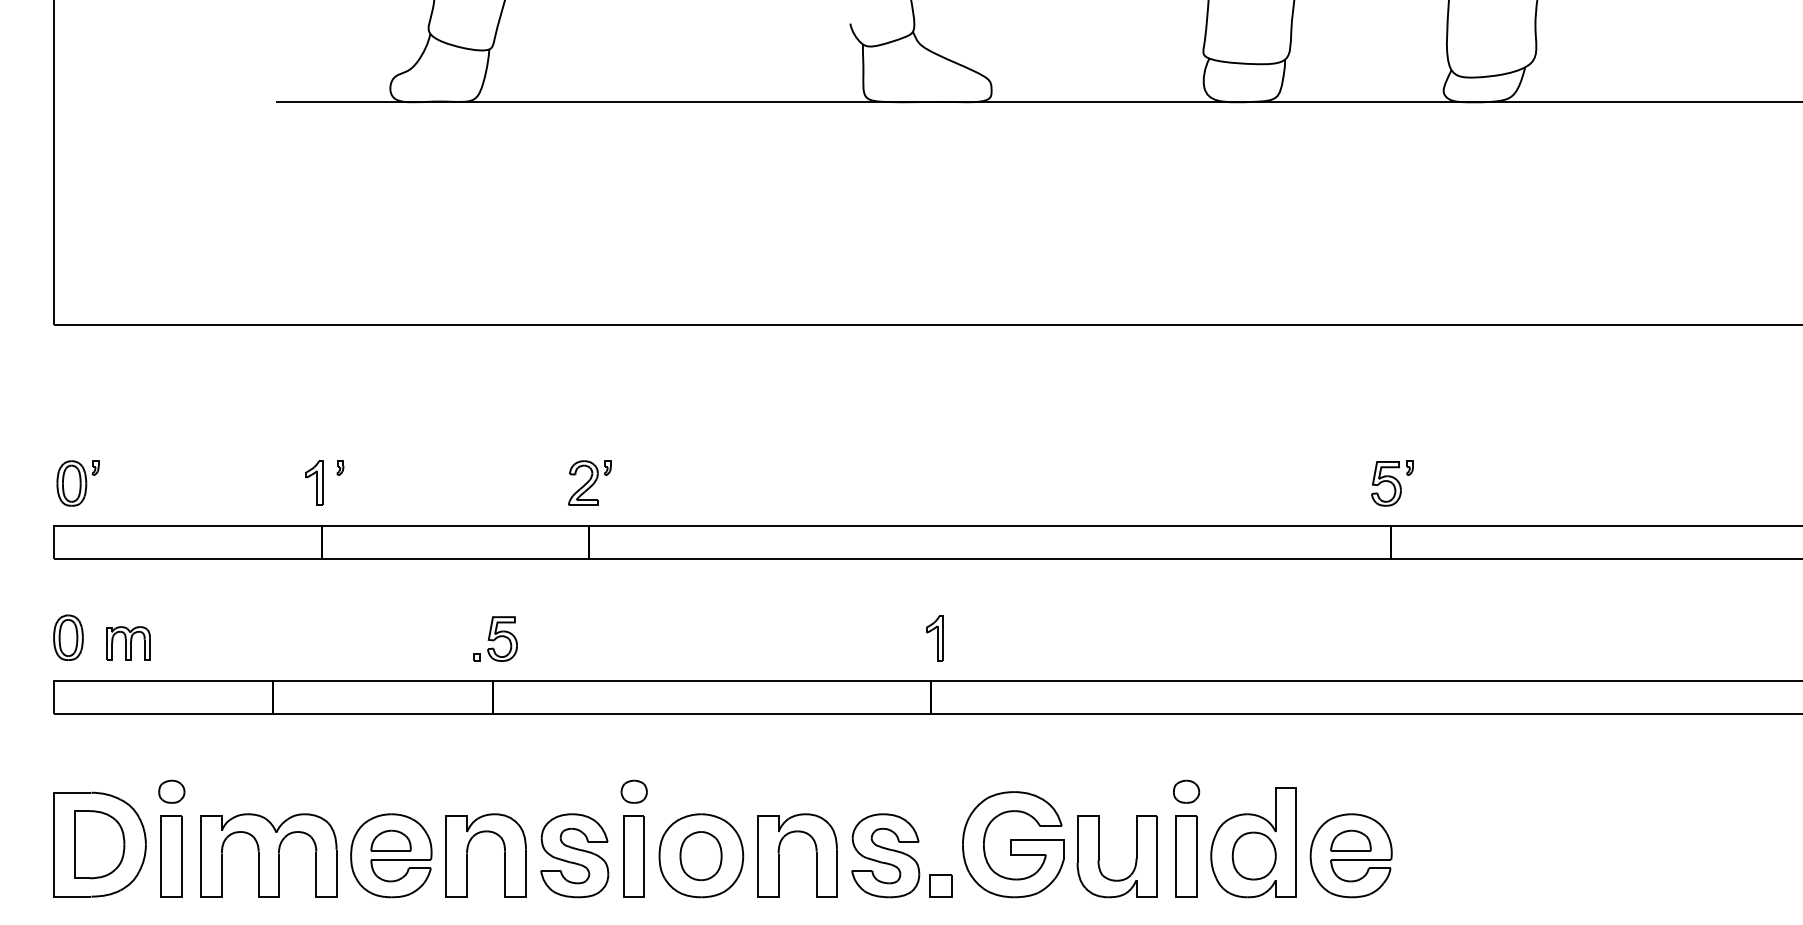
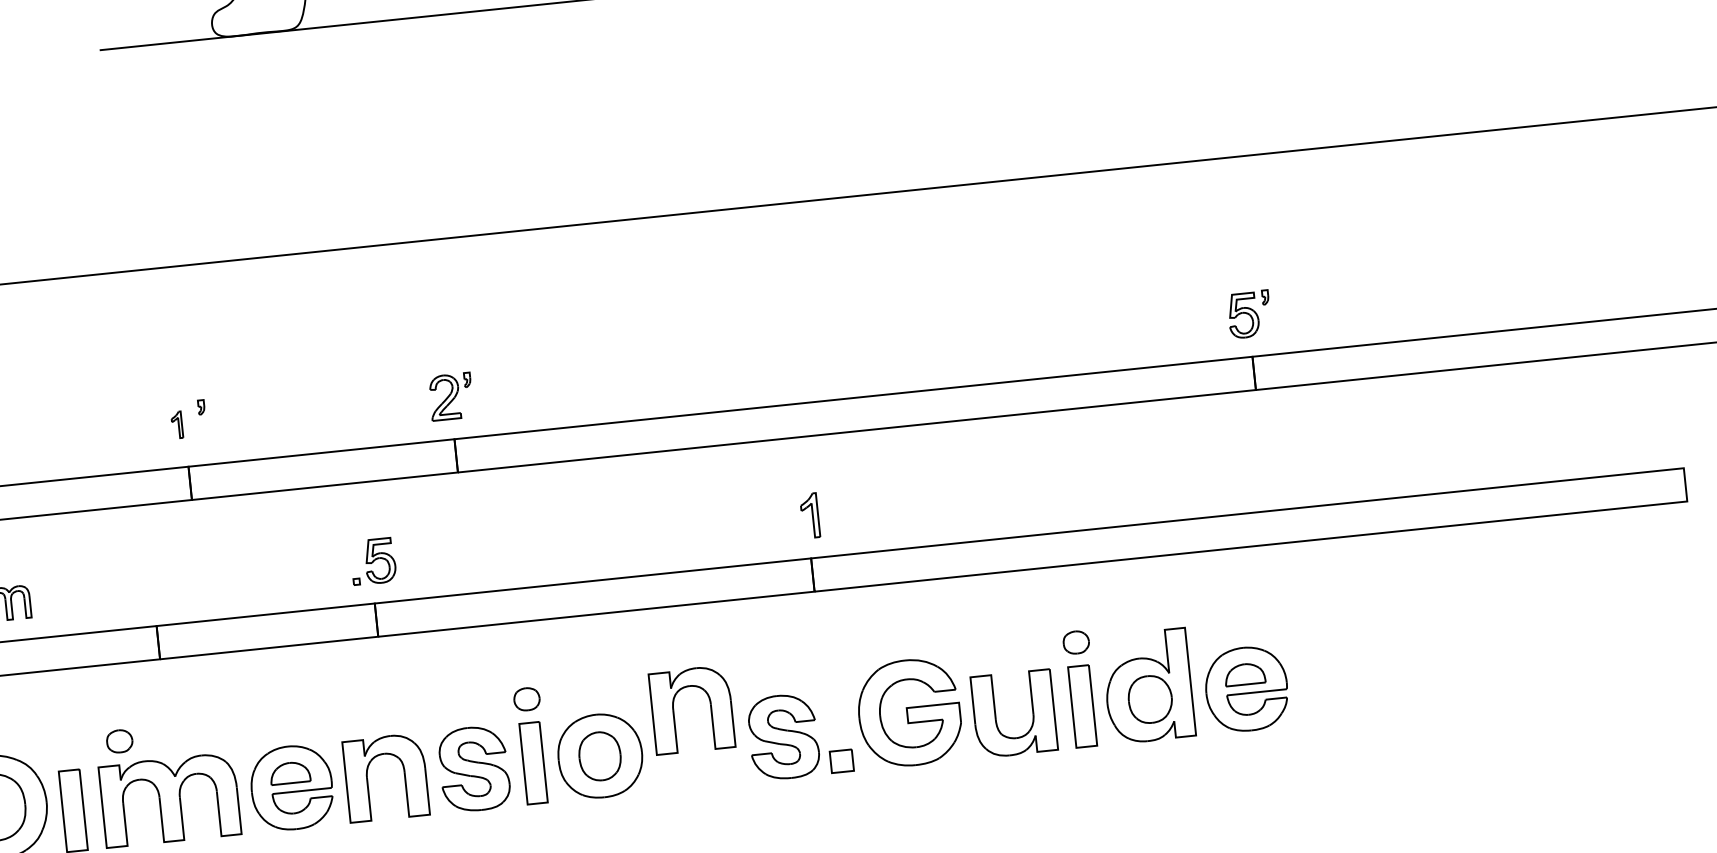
part: (314, 482) -> (177, 424), size x0.6
part: (171, 791) -> (119, 741), moved
part: (779, 855) -> (674, 711), moved

